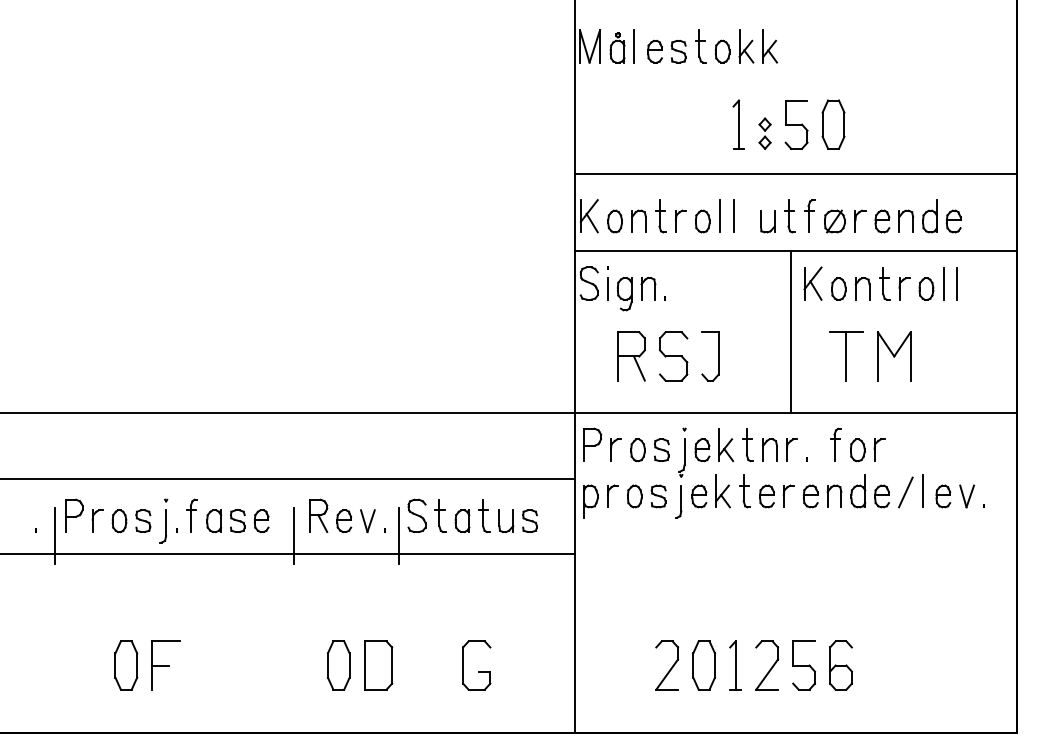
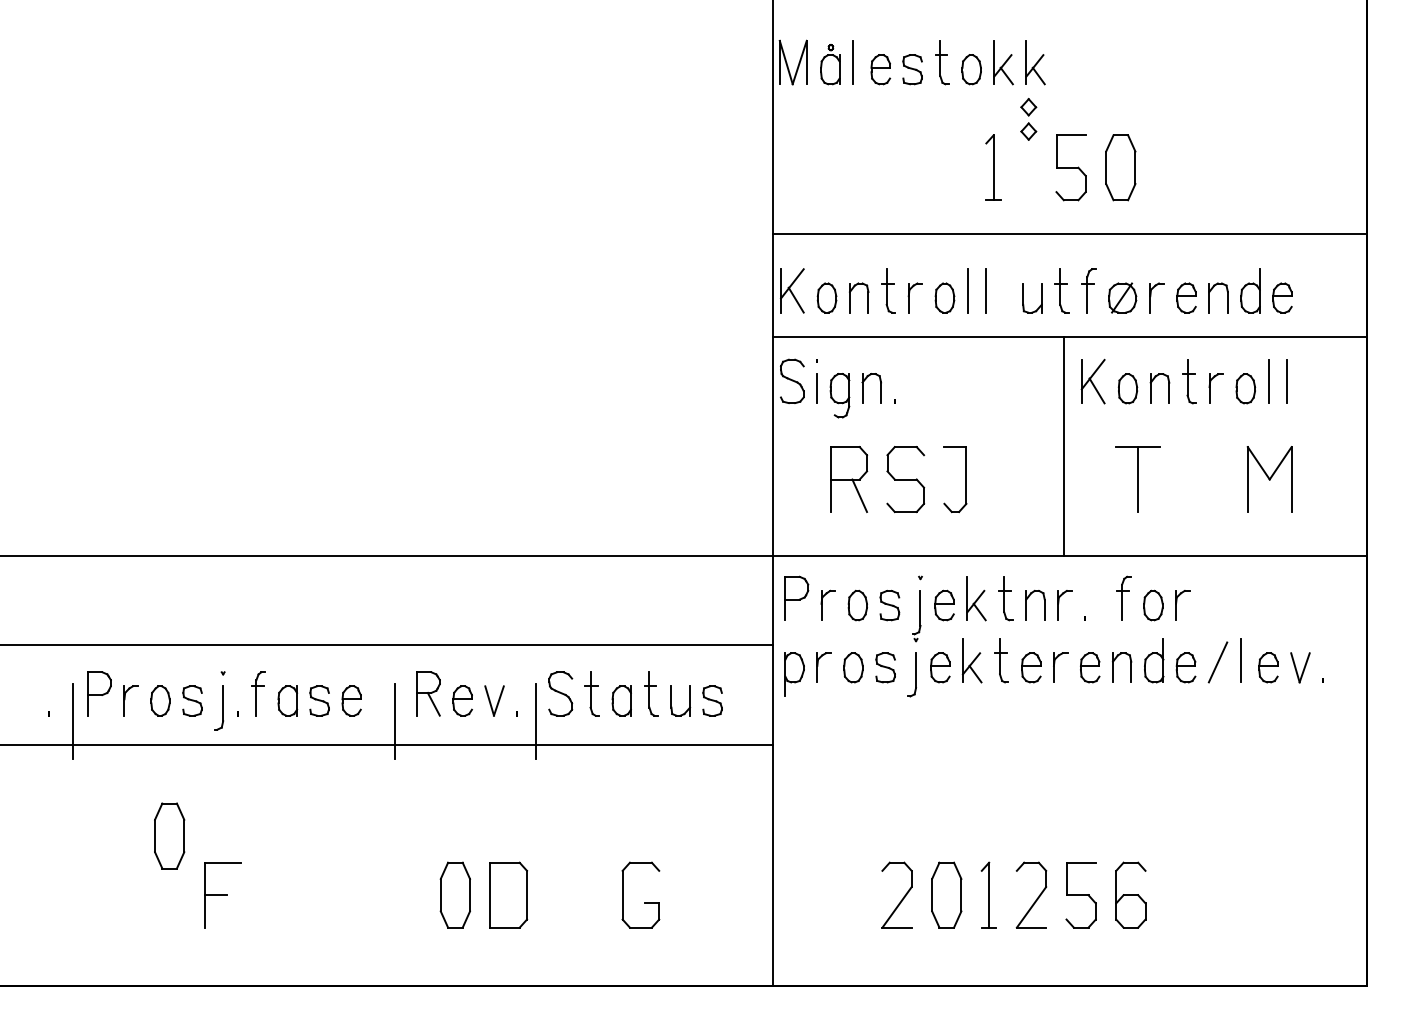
part: (764, 133) -> (1027, 119), moved
part: (894, 356) -> (1270, 479), moved
part: (126, 665) -> (169, 835), moved

